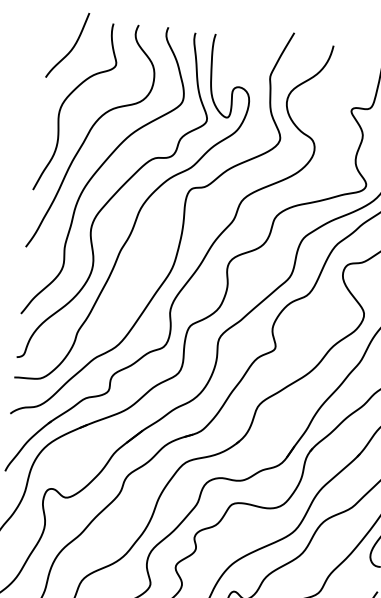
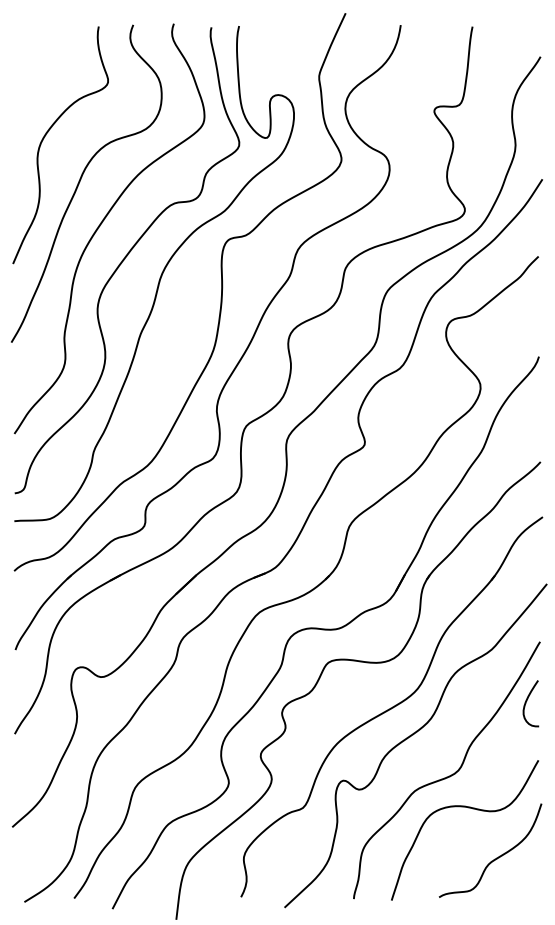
curve: (71, 48) -> (45, 66), removed

